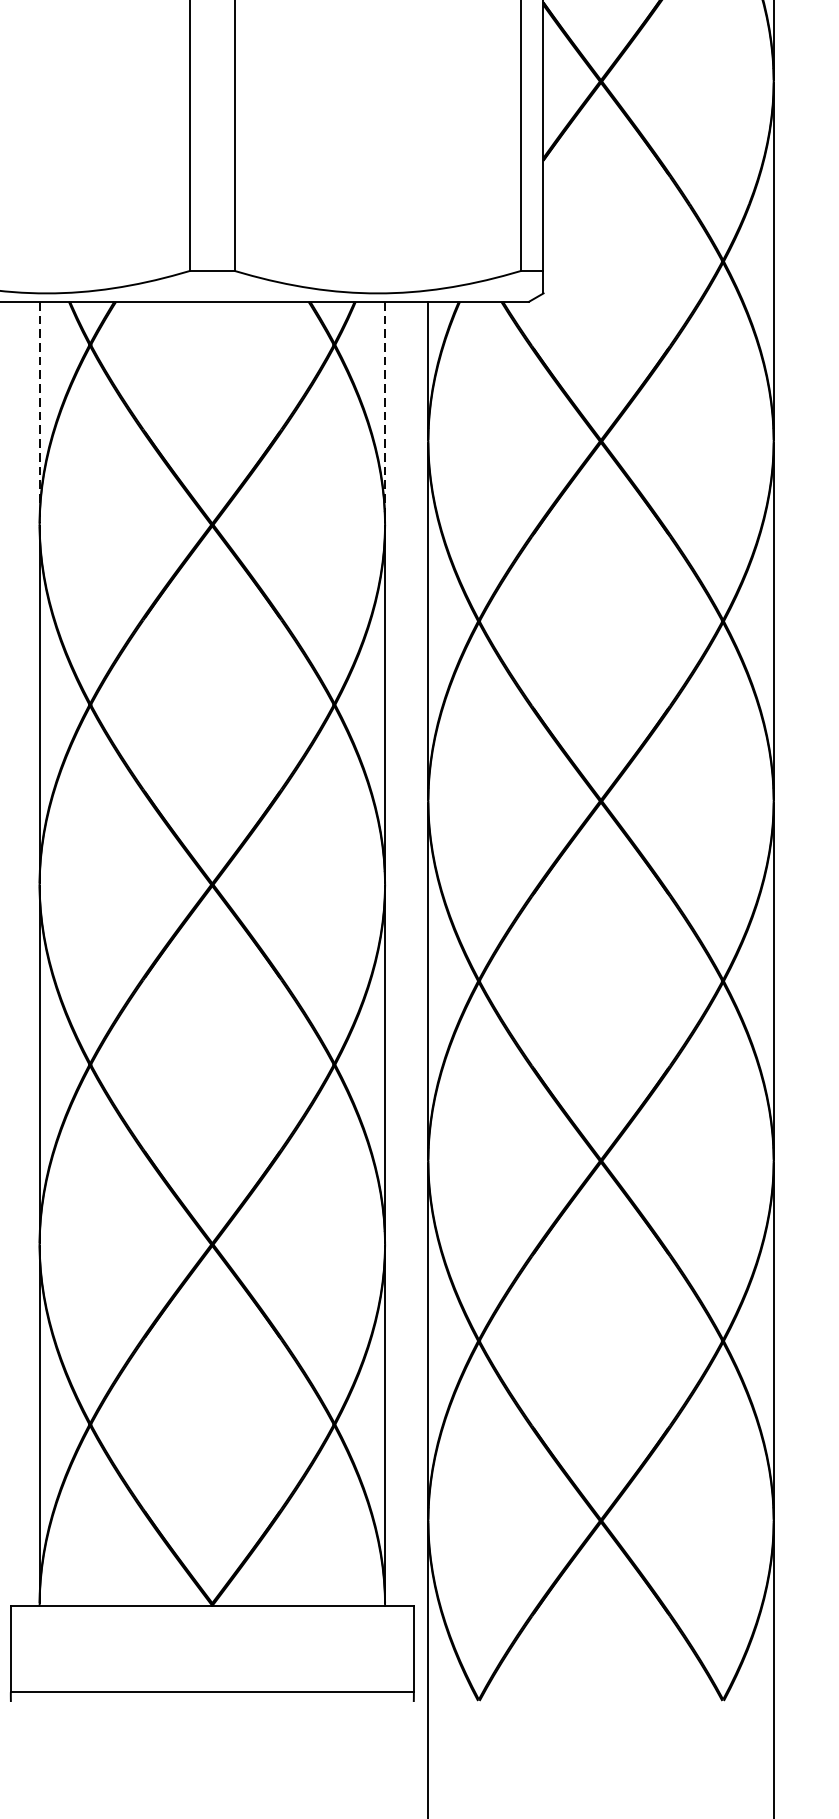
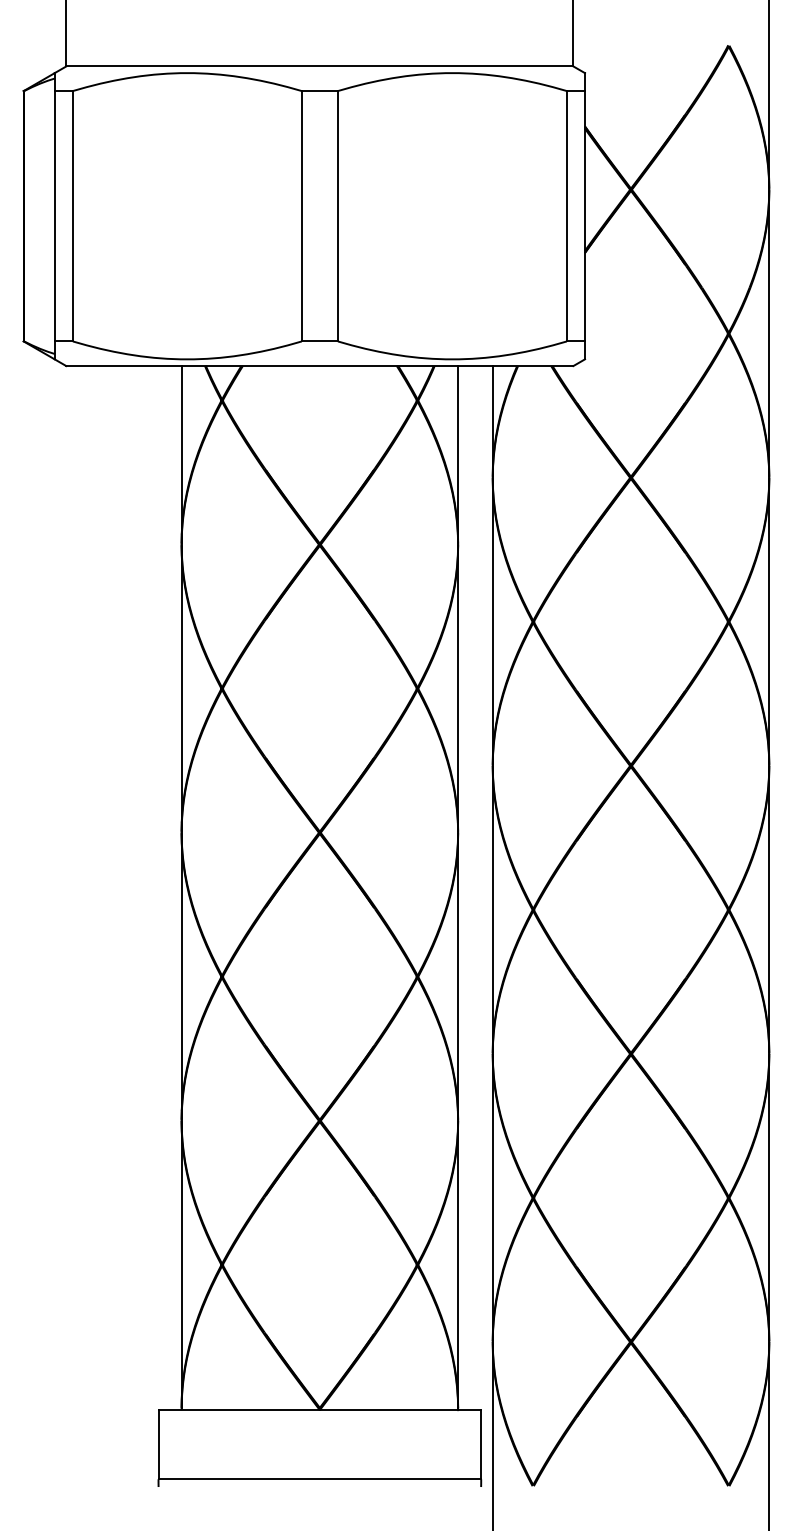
line: (39, 412) -> (181, 454), dashed -> solid
line: (385, 412) -> (458, 454), dashed -> solid

